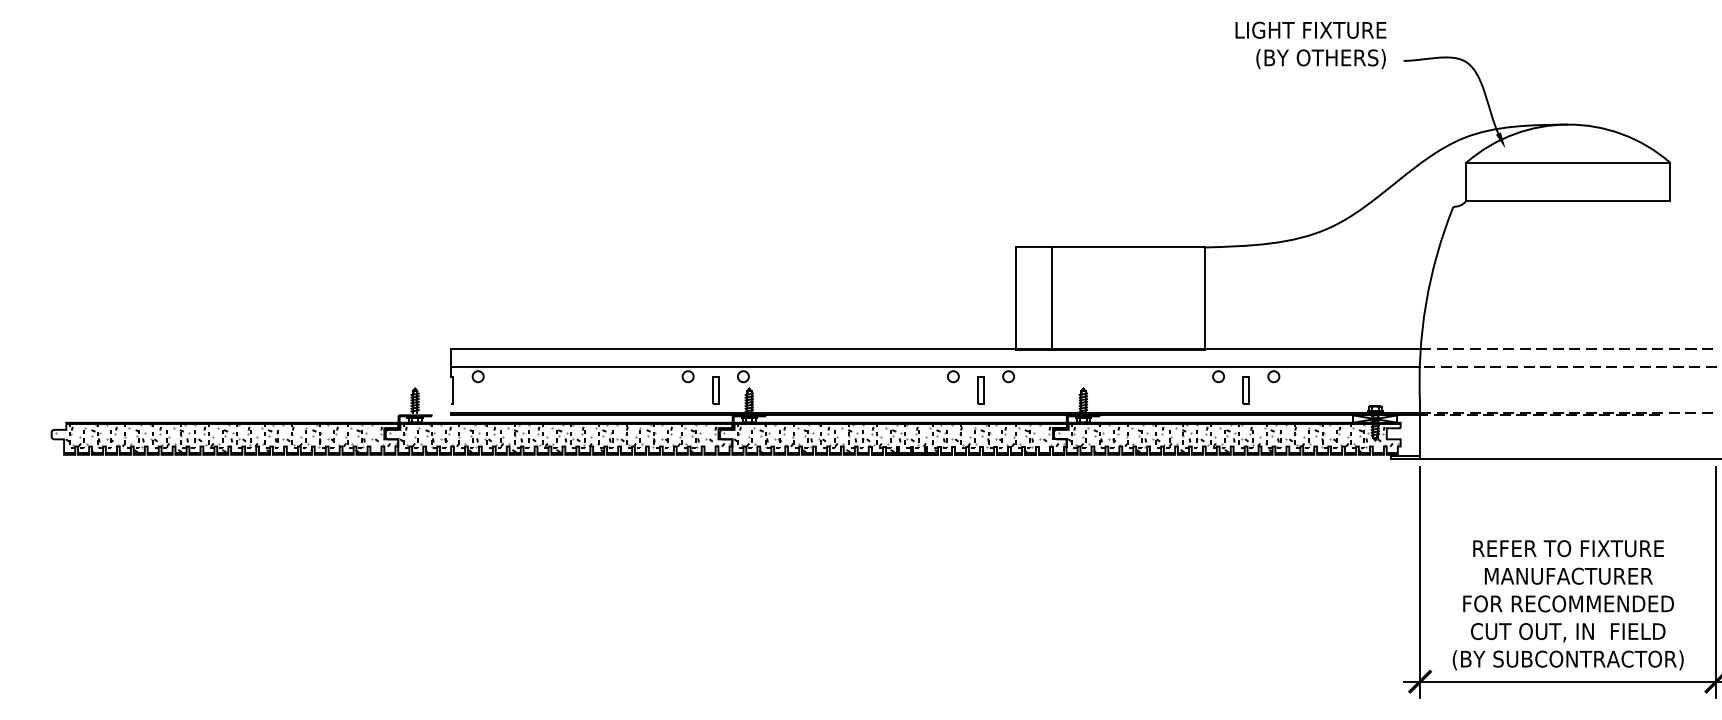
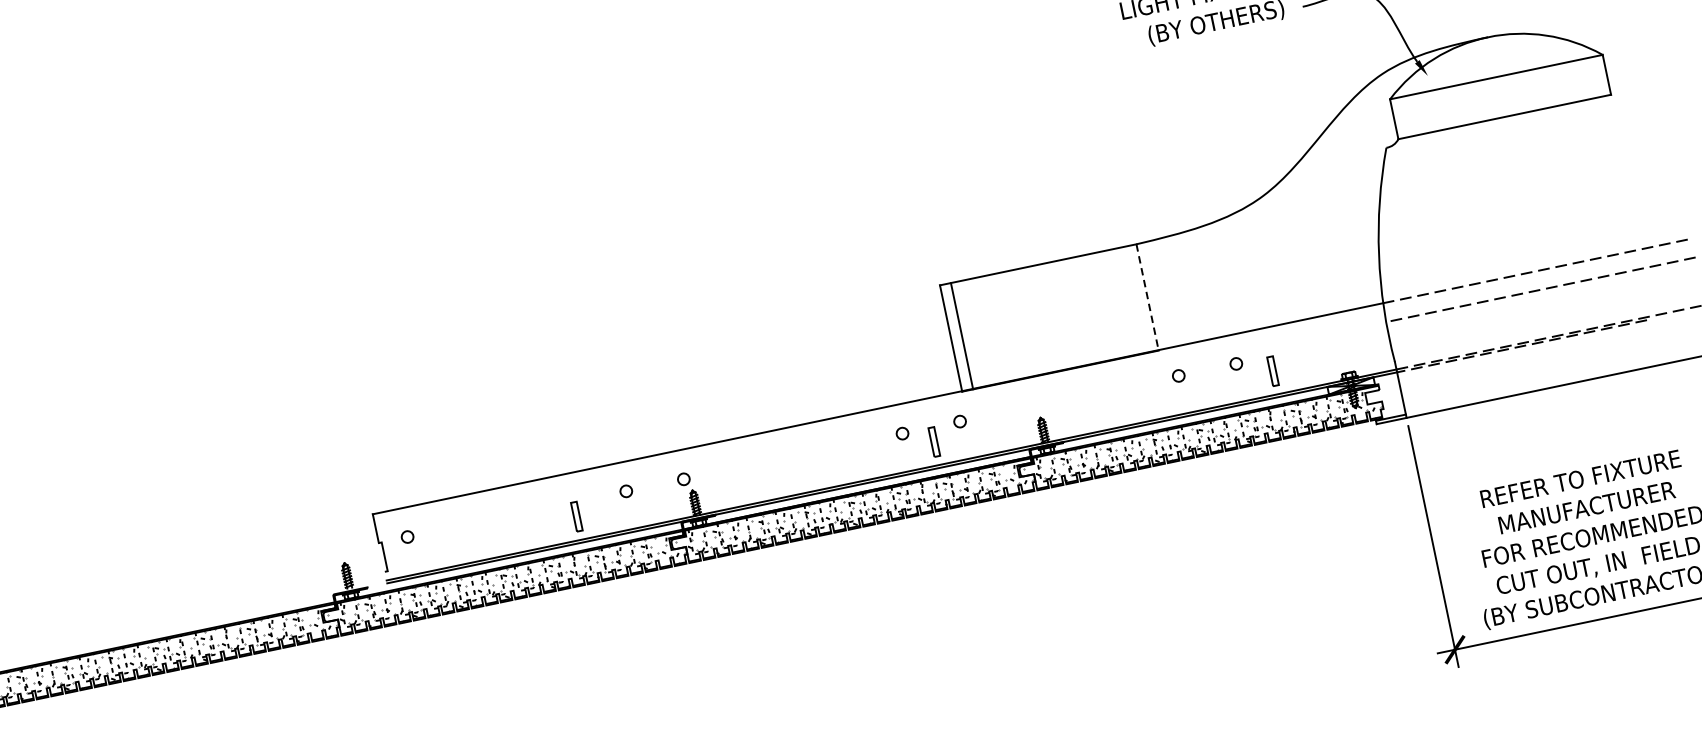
line: (1051, 298) -> (961, 336), moved
line: (1204, 299) -> (1147, 298), solid -> dashed
line: (934, 367) -> (880, 428), removed
part: (715, 390) -> (576, 516), moved
part: (1245, 390) -> (1272, 371), moved

